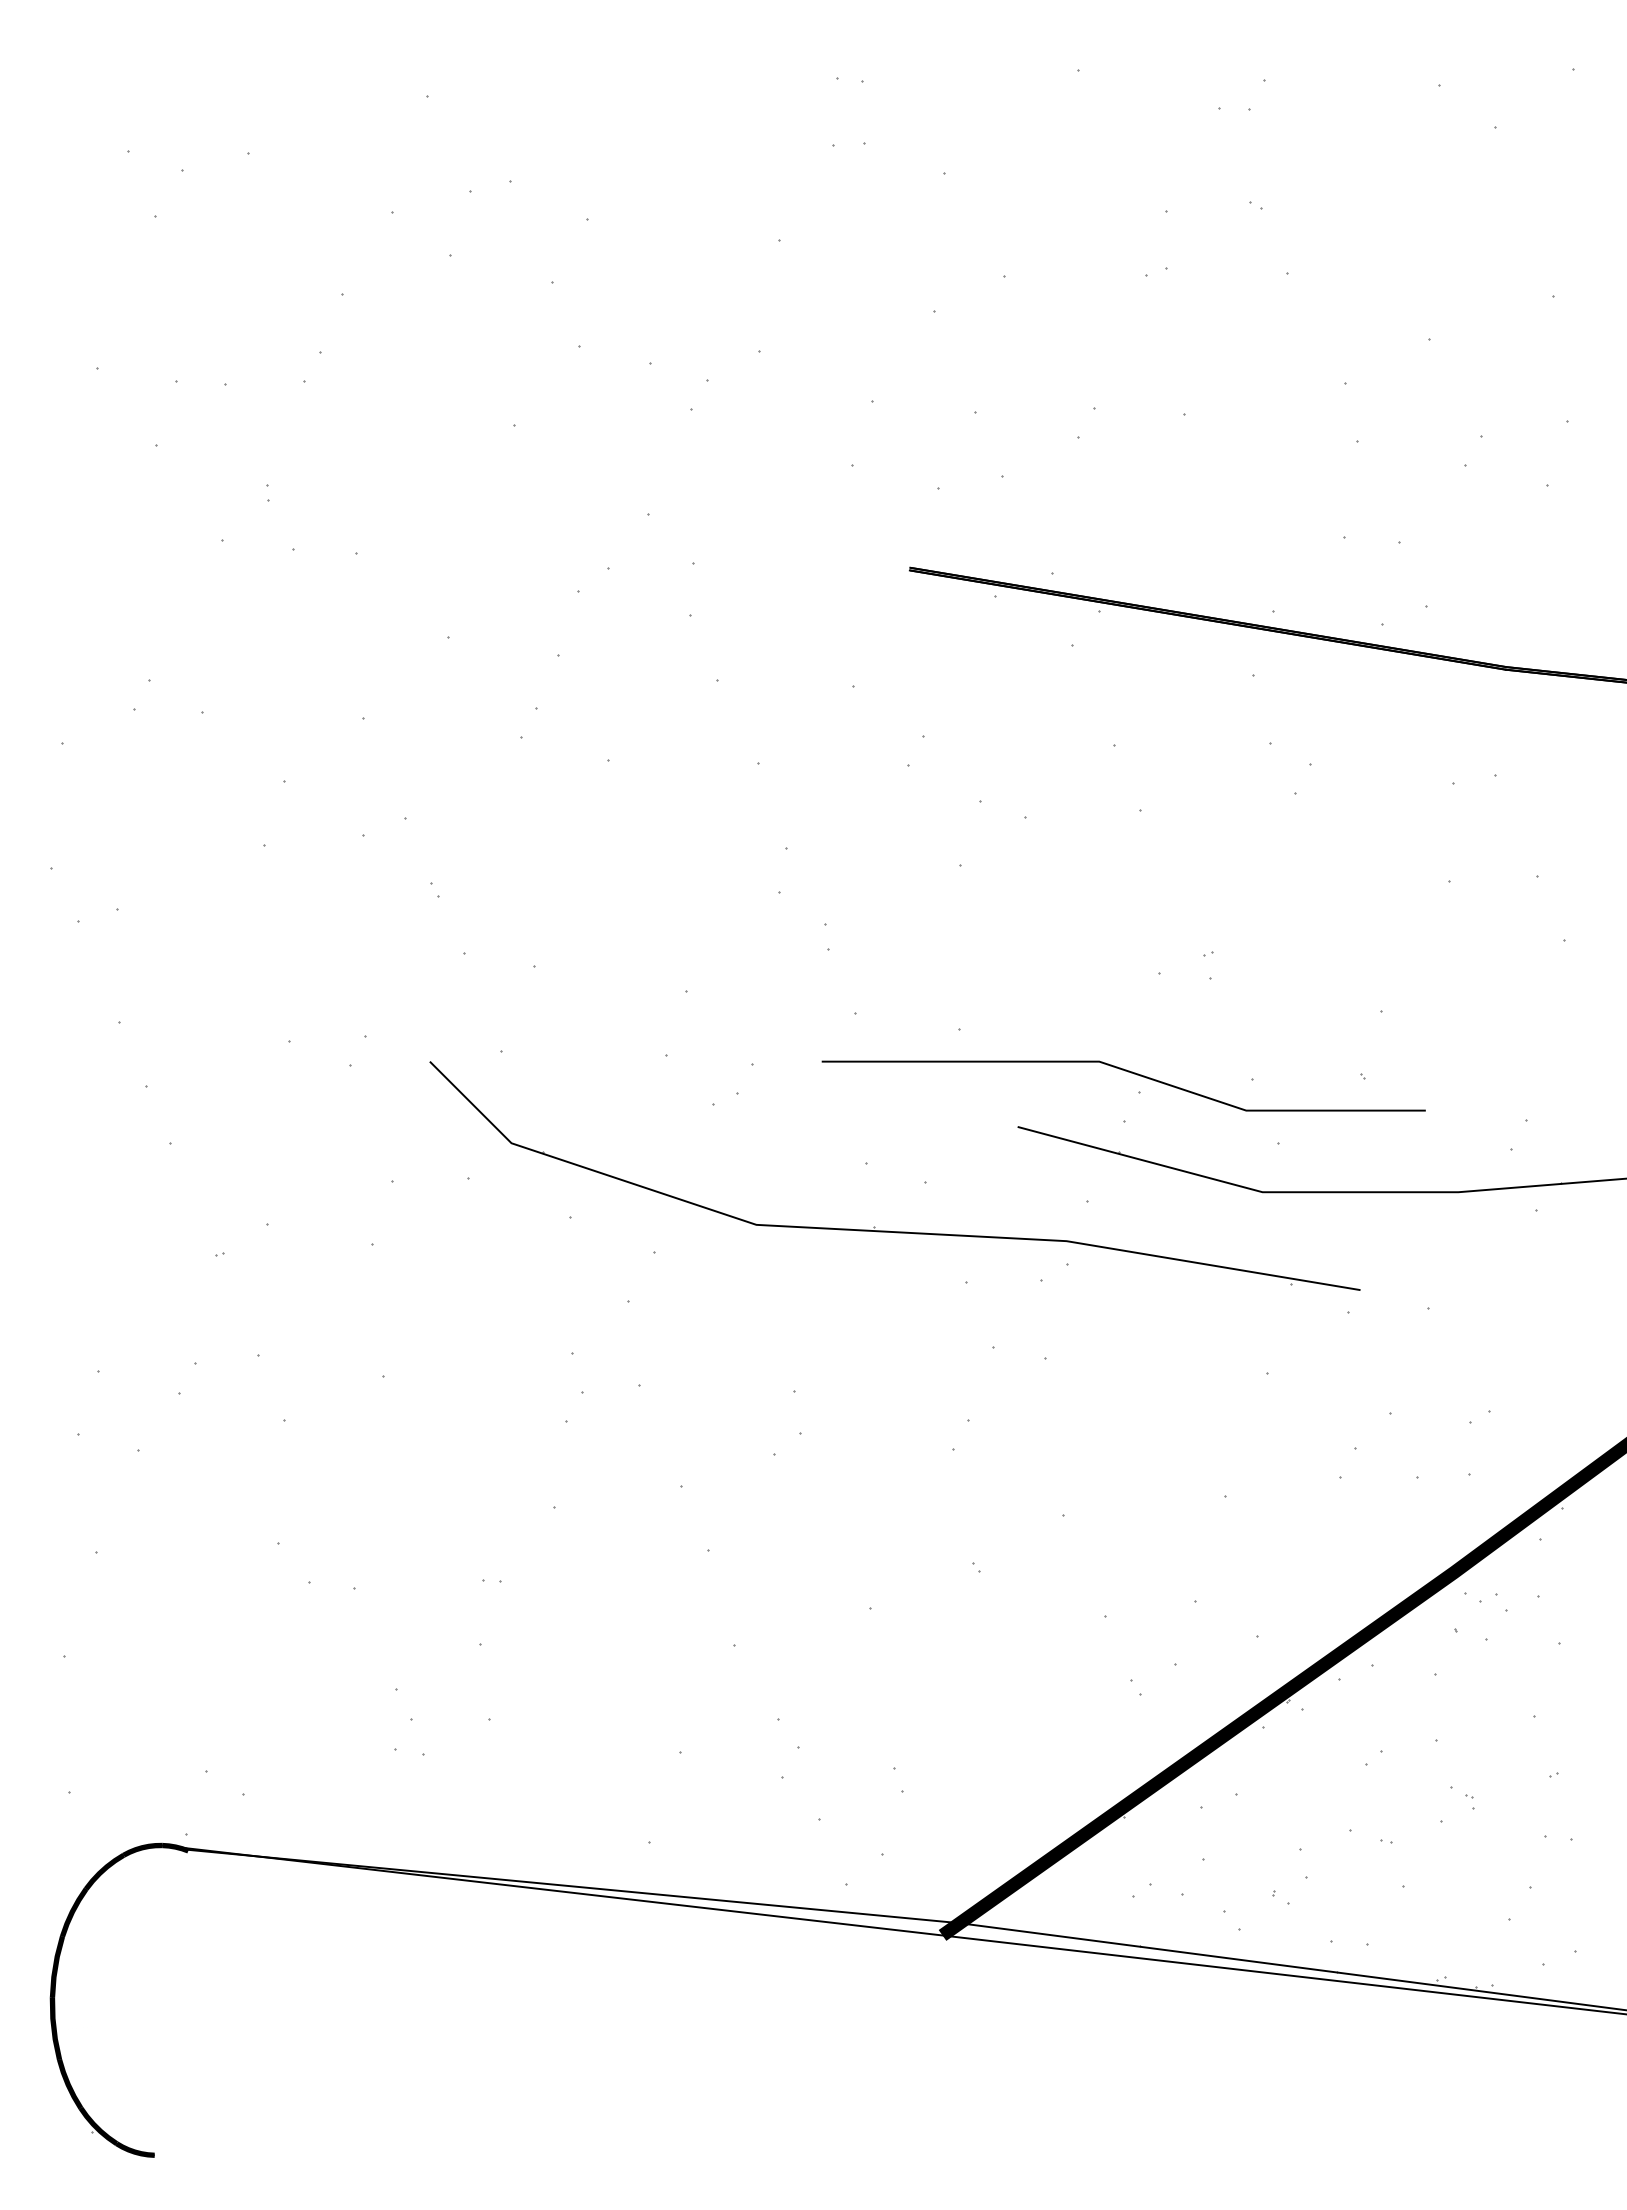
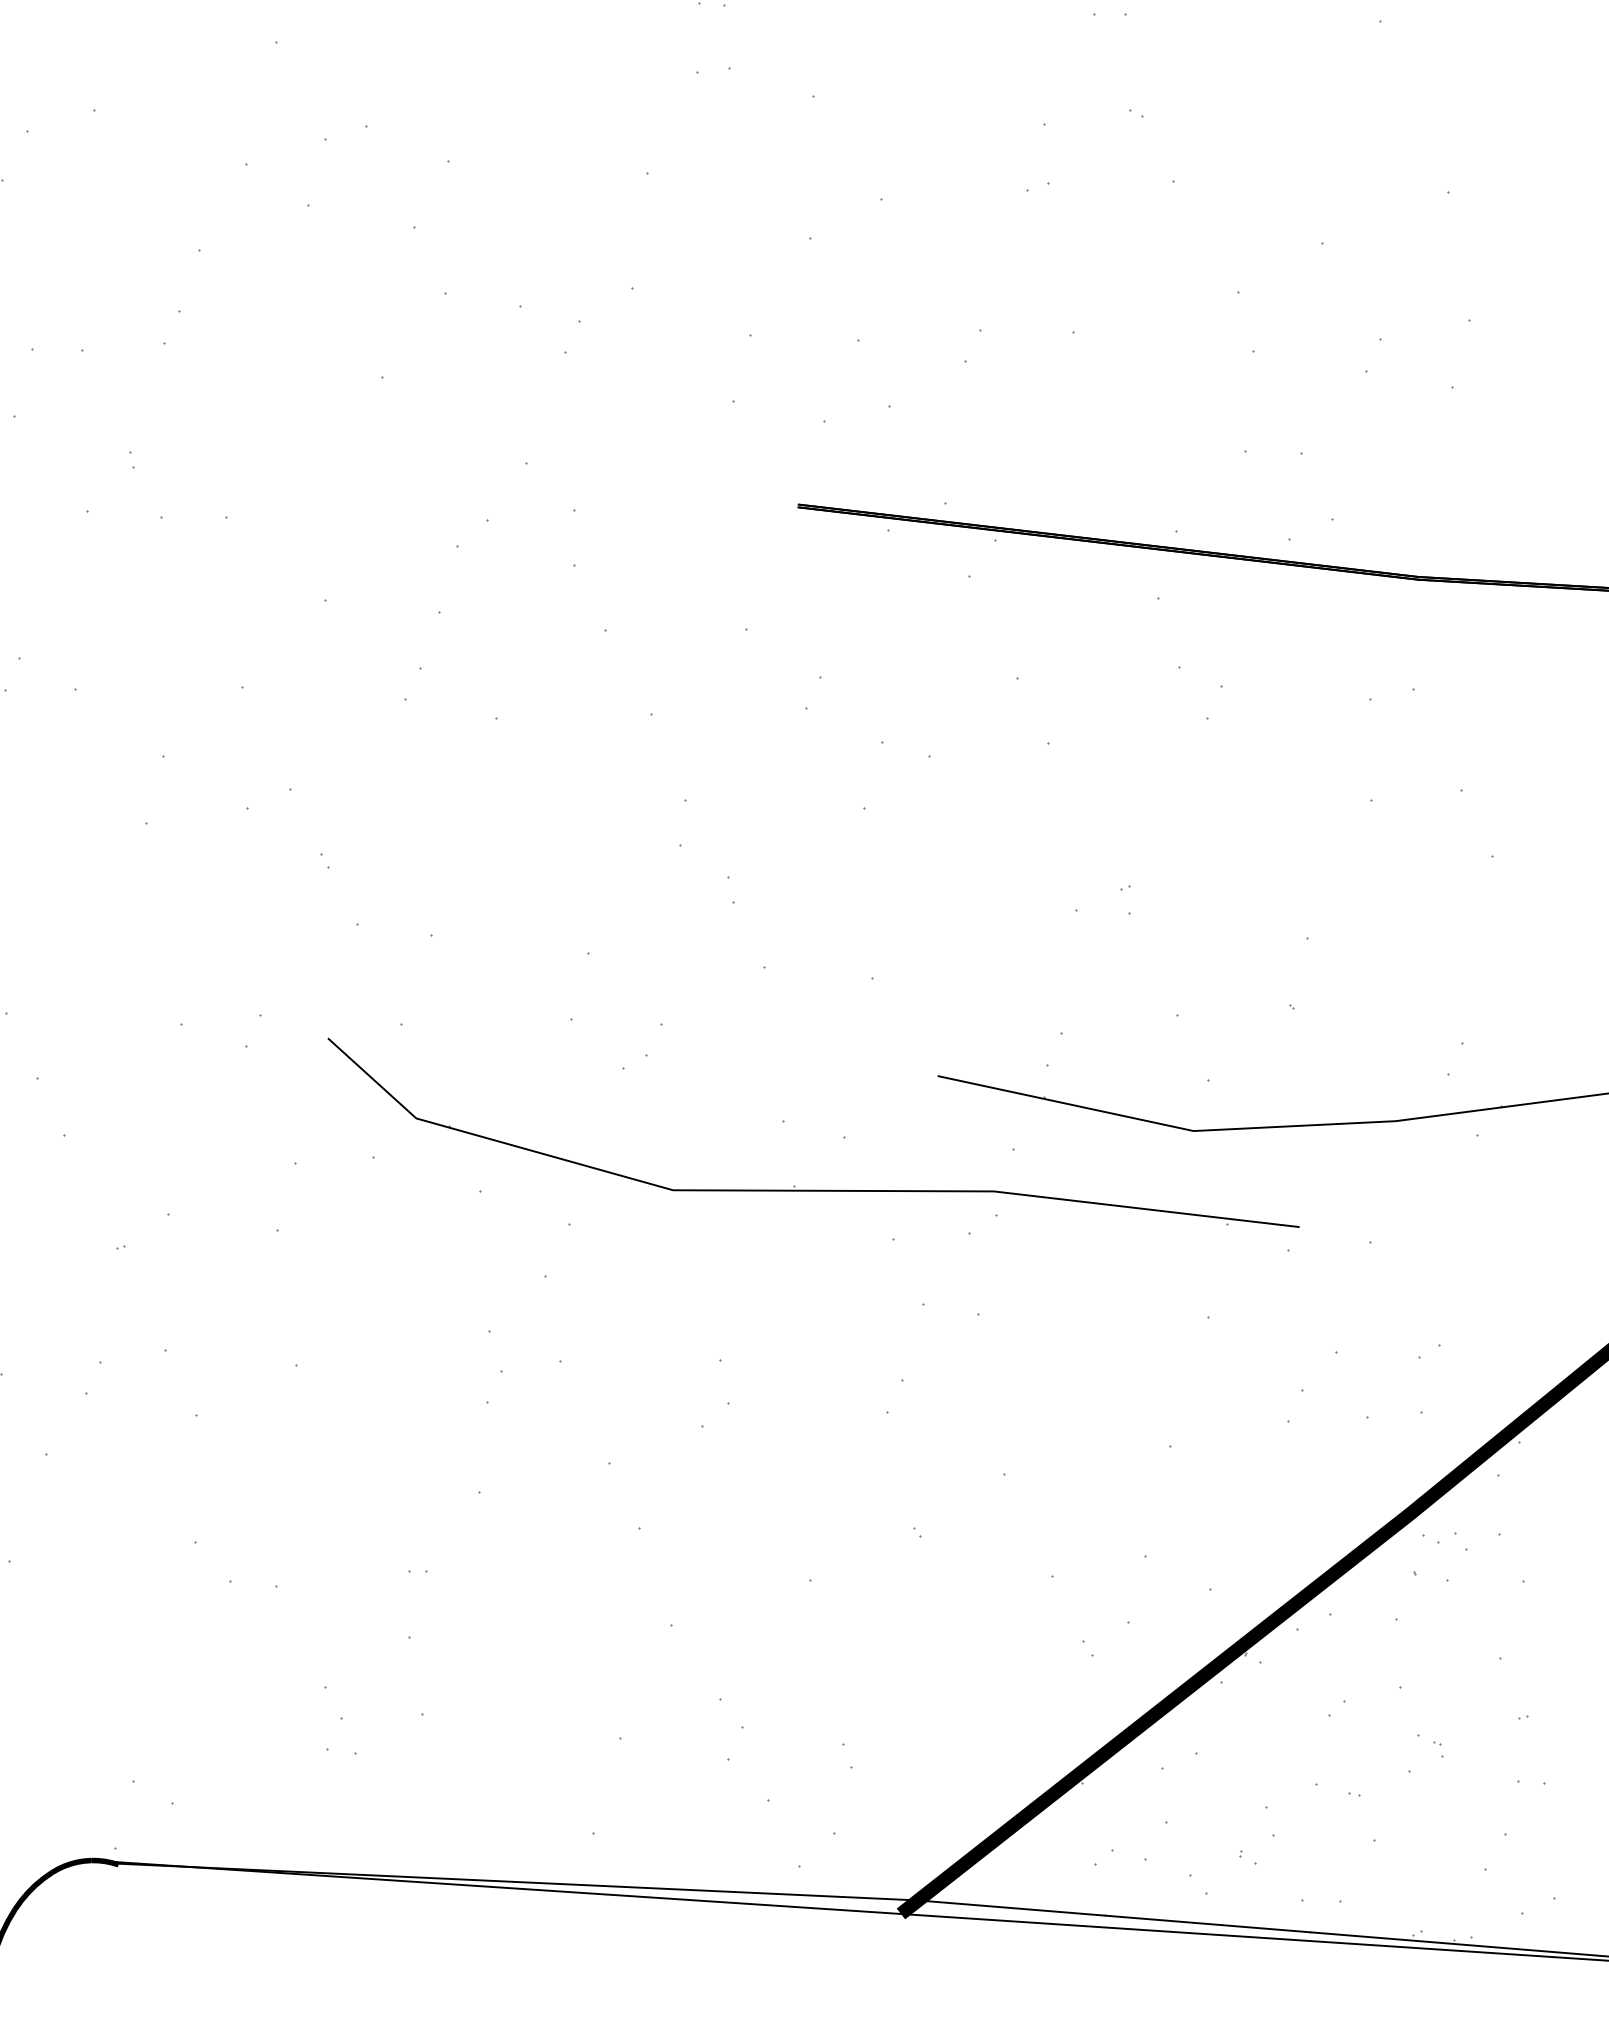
line: (1128, 1072) -> (1049, 1014), removed

